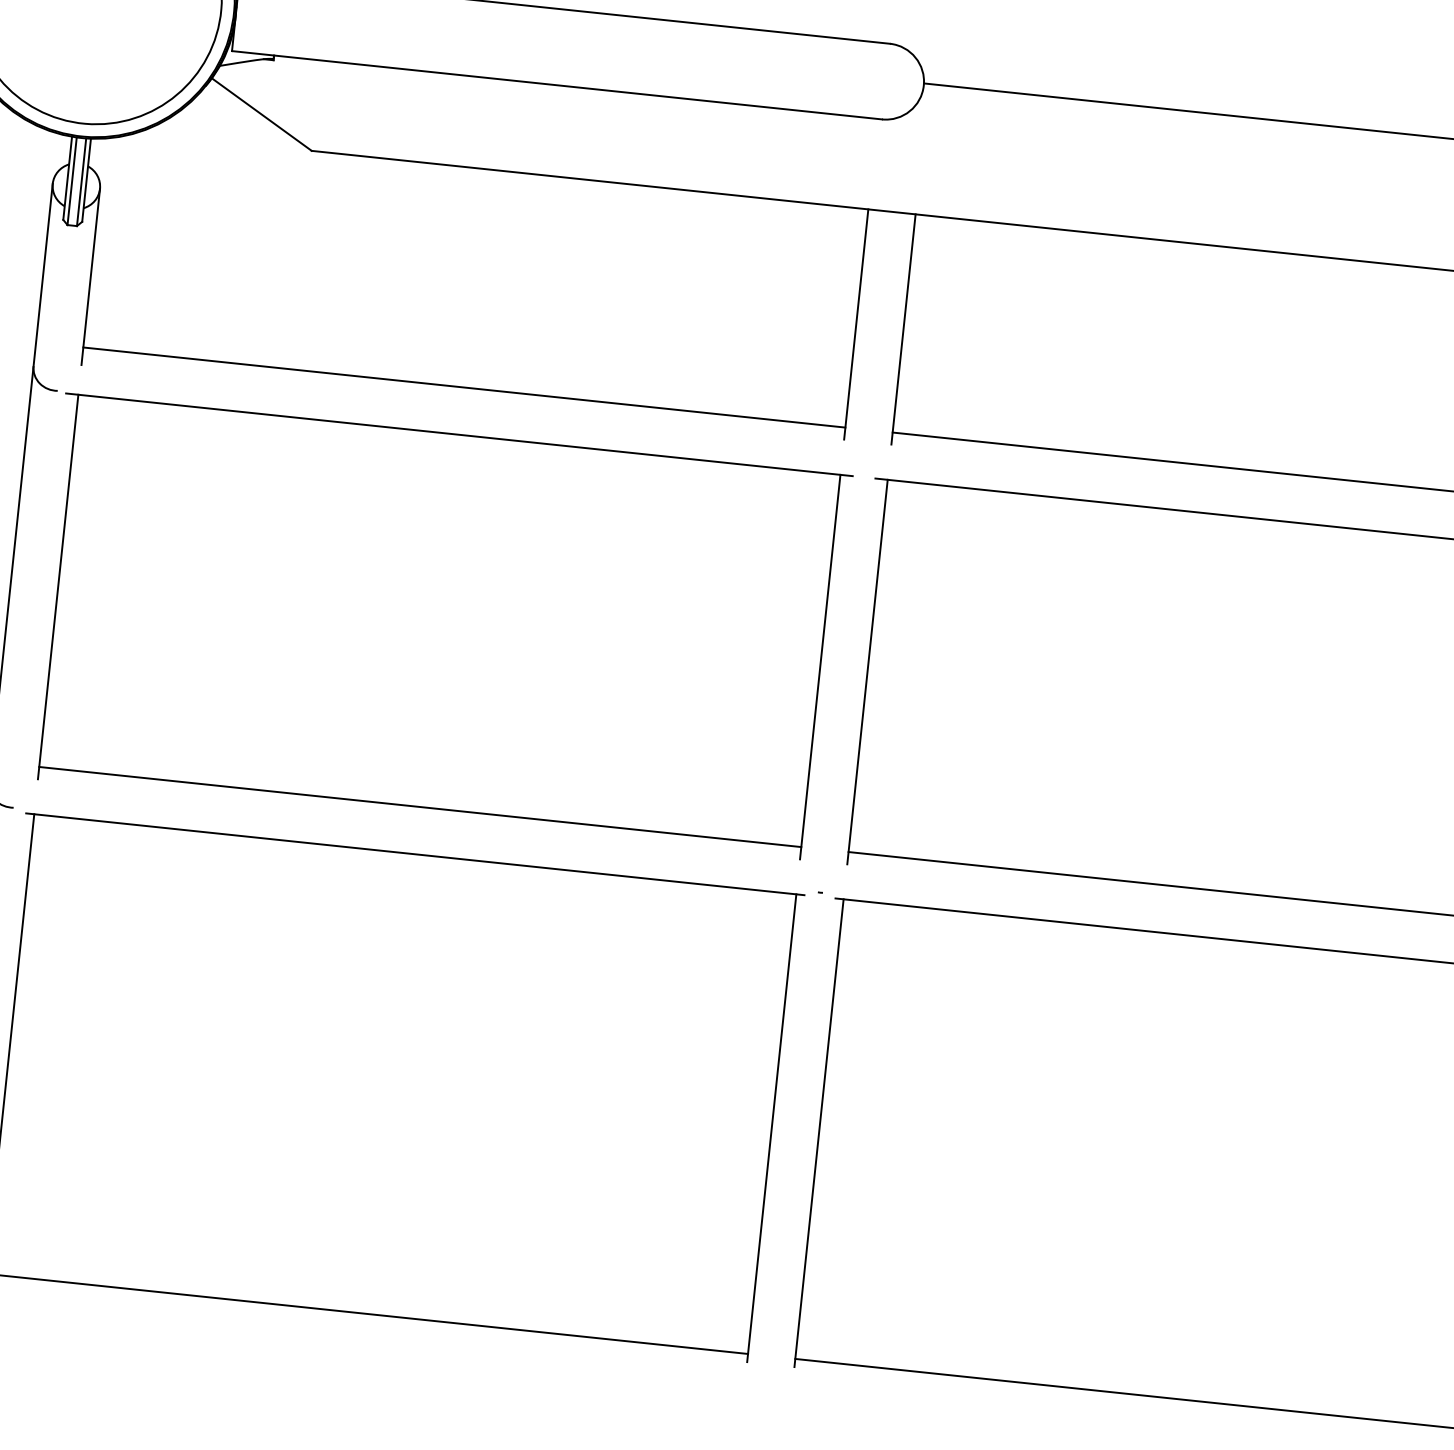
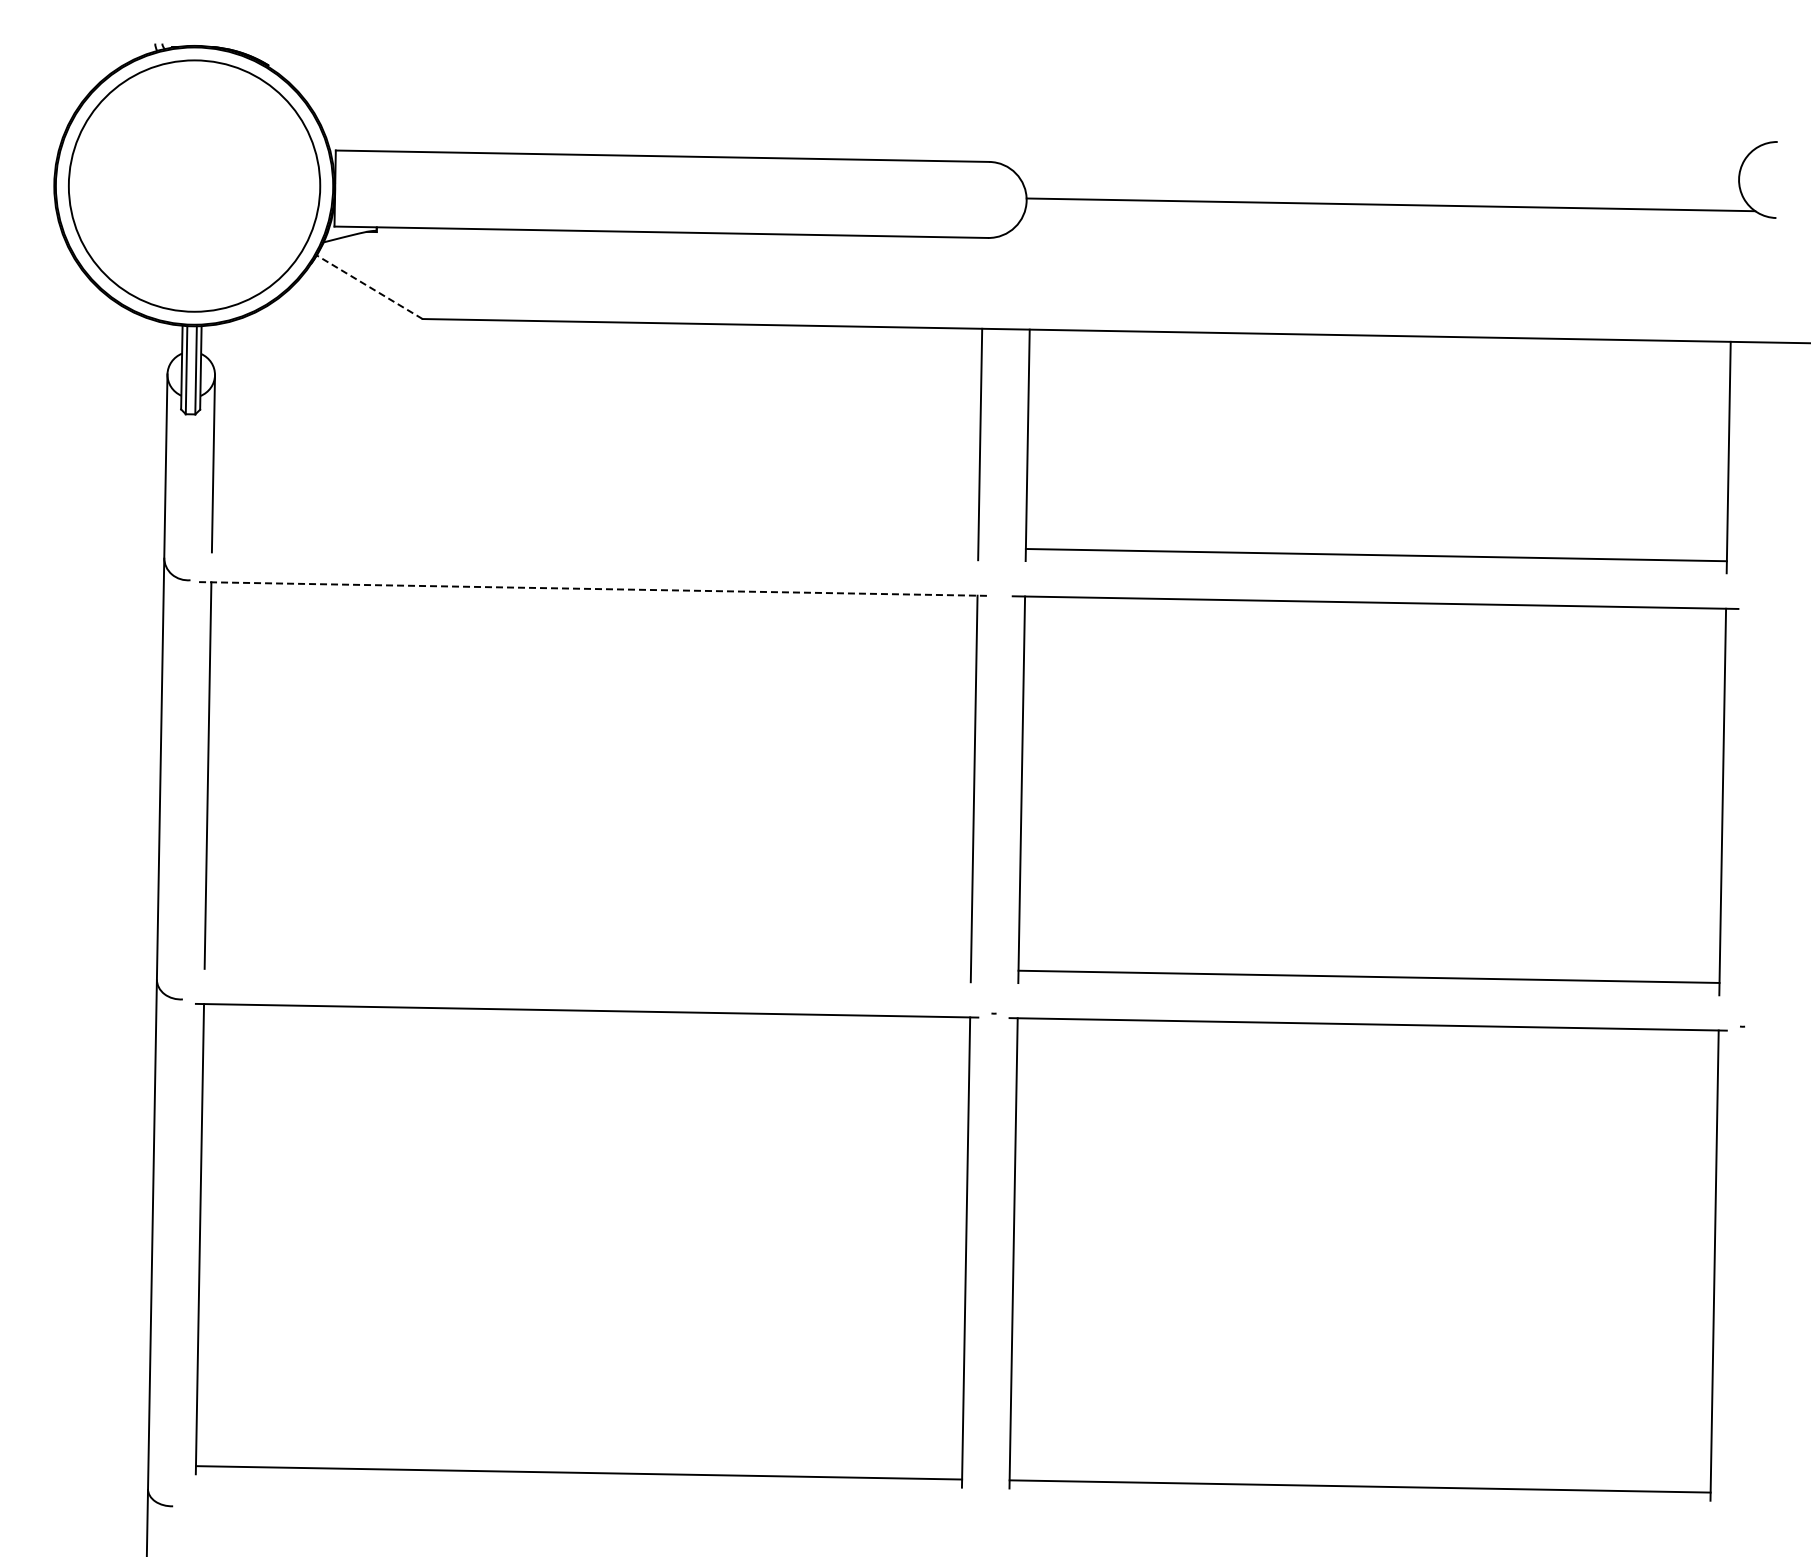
line: (261, 114) -> (369, 287), solid -> dashed
line: (464, 387) -> (595, 541), removed
line: (459, 435) -> (594, 589), solid -> dashed
line: (419, 806) -> (587, 962), removed

